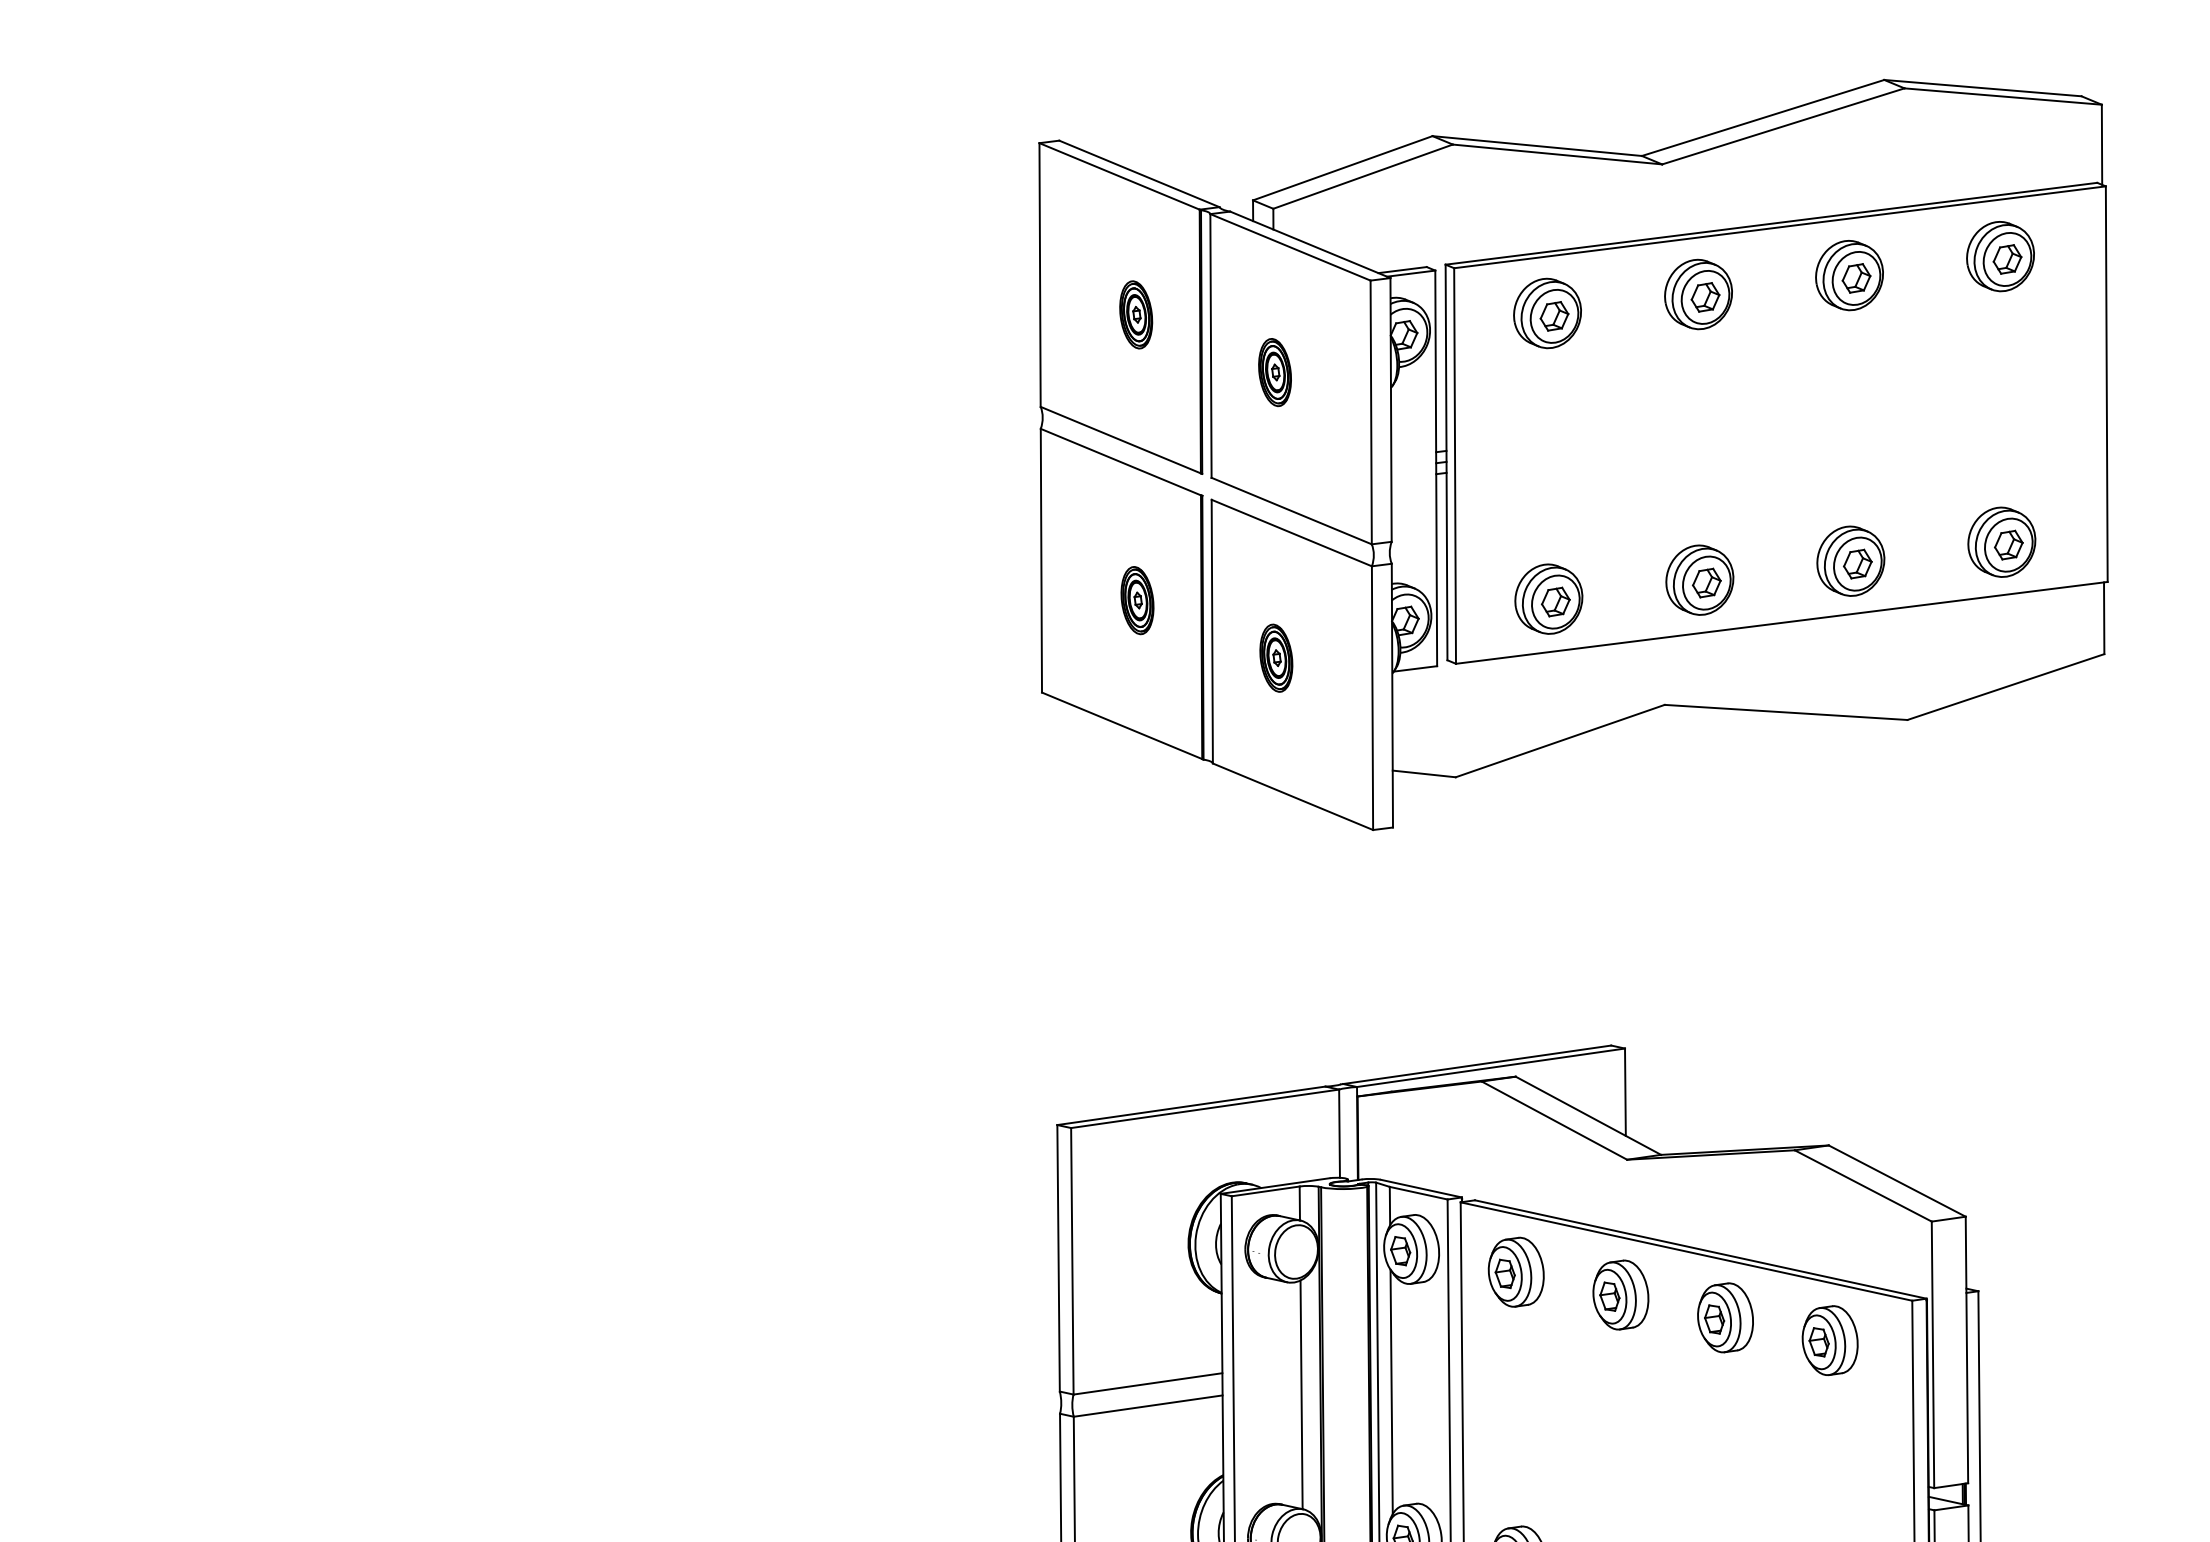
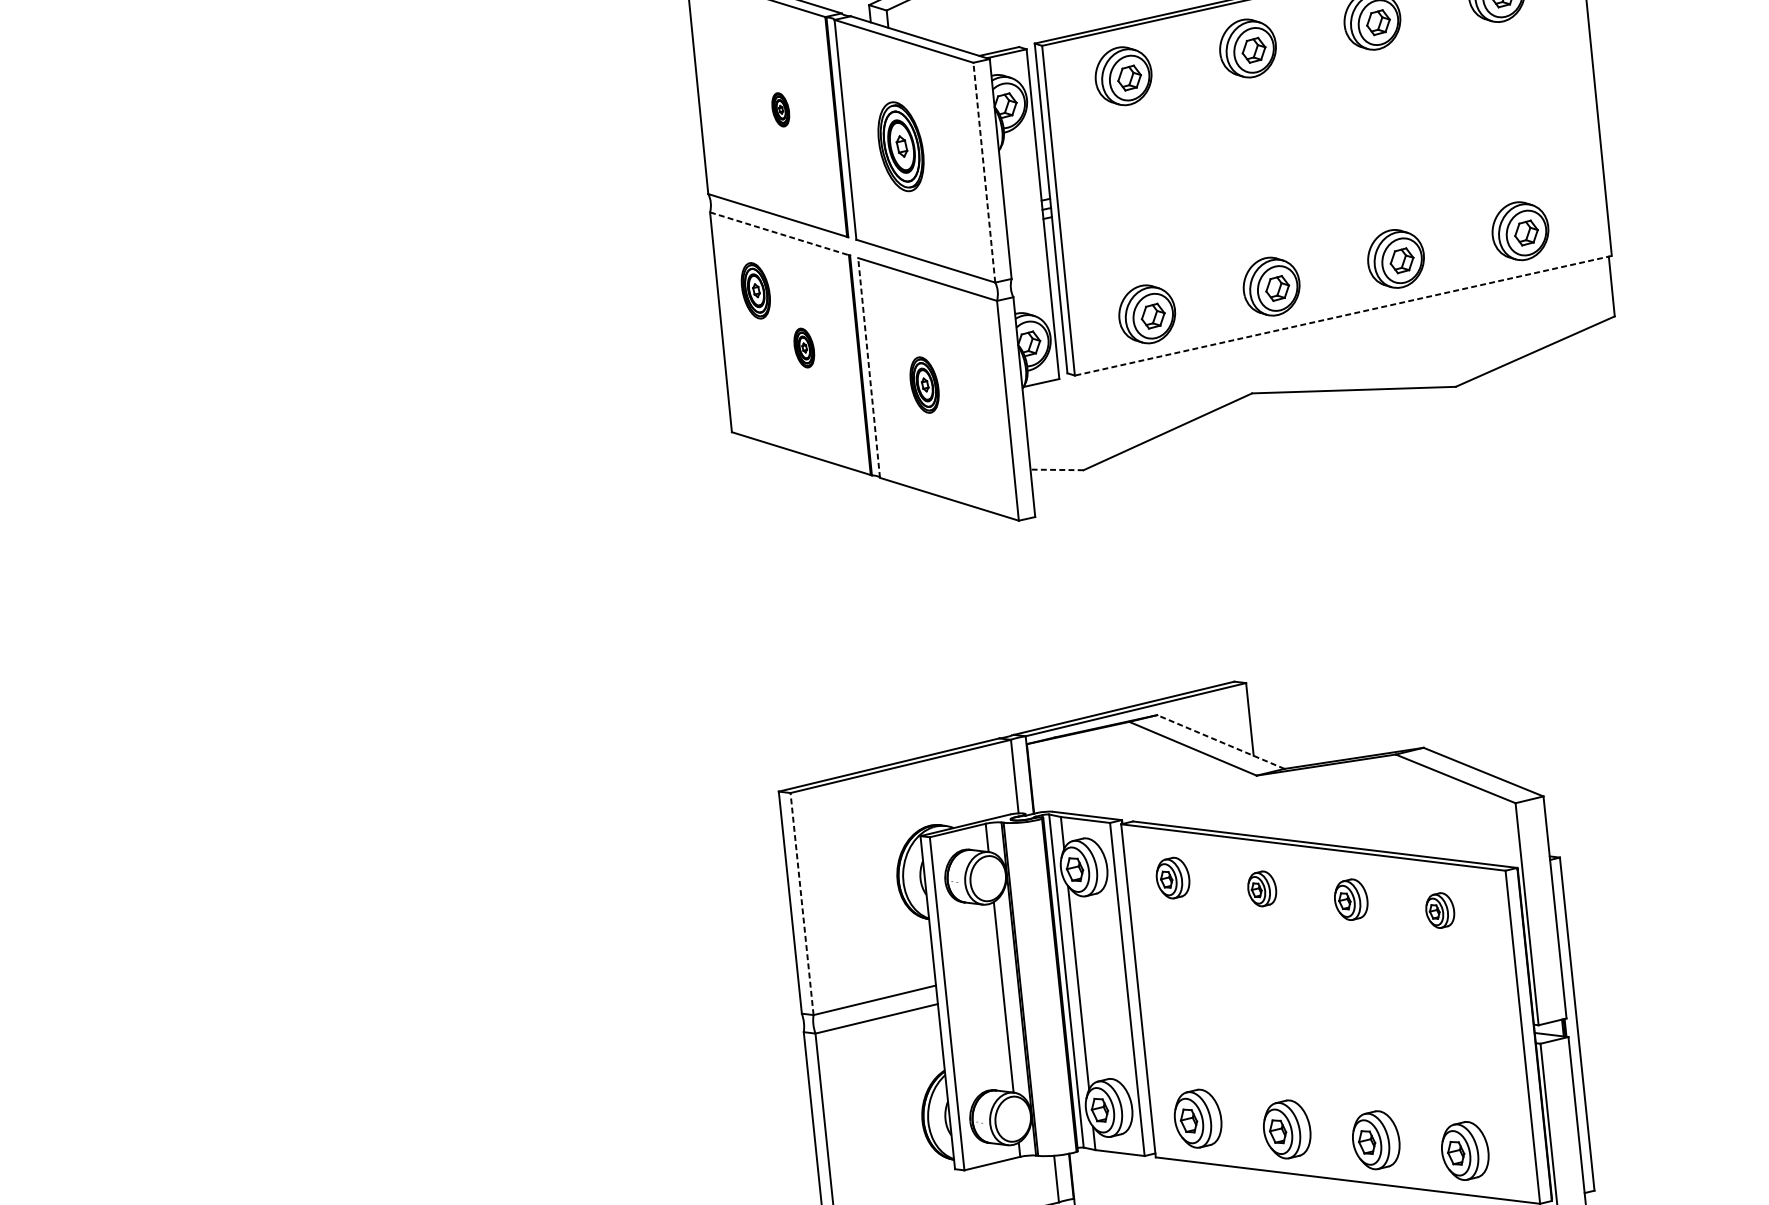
part: (1136, 314) -> (780, 109), size x0.6
part: (1274, 372) -> (900, 146), size x1.6
line: (1371, 412) -> (984, 172), solid -> dashed
line: (1120, 462) -> (779, 234), solid -> dashed
part: (1086, 526) -> (755, 290), added
part: (1137, 600) -> (804, 347), size x0.7
line: (1781, 622) -> (1343, 315), solid -> dashed
line: (1212, 631) -> (869, 367), solid -> dashed
line: (1424, 773) -> (1057, 469), solid -> dashed
line: (1588, 1115) -> (1220, 741), solid -> dashed
line: (1072, 1260) -> (802, 903), solid -> dashed
part: (1515, 1271) -> (1172, 877), size x0.7
part: (1620, 1294) -> (1261, 888), size x0.6
part: (1725, 1317) -> (1351, 899), size x0.7
part: (1829, 1340) -> (1439, 910), size x0.6

